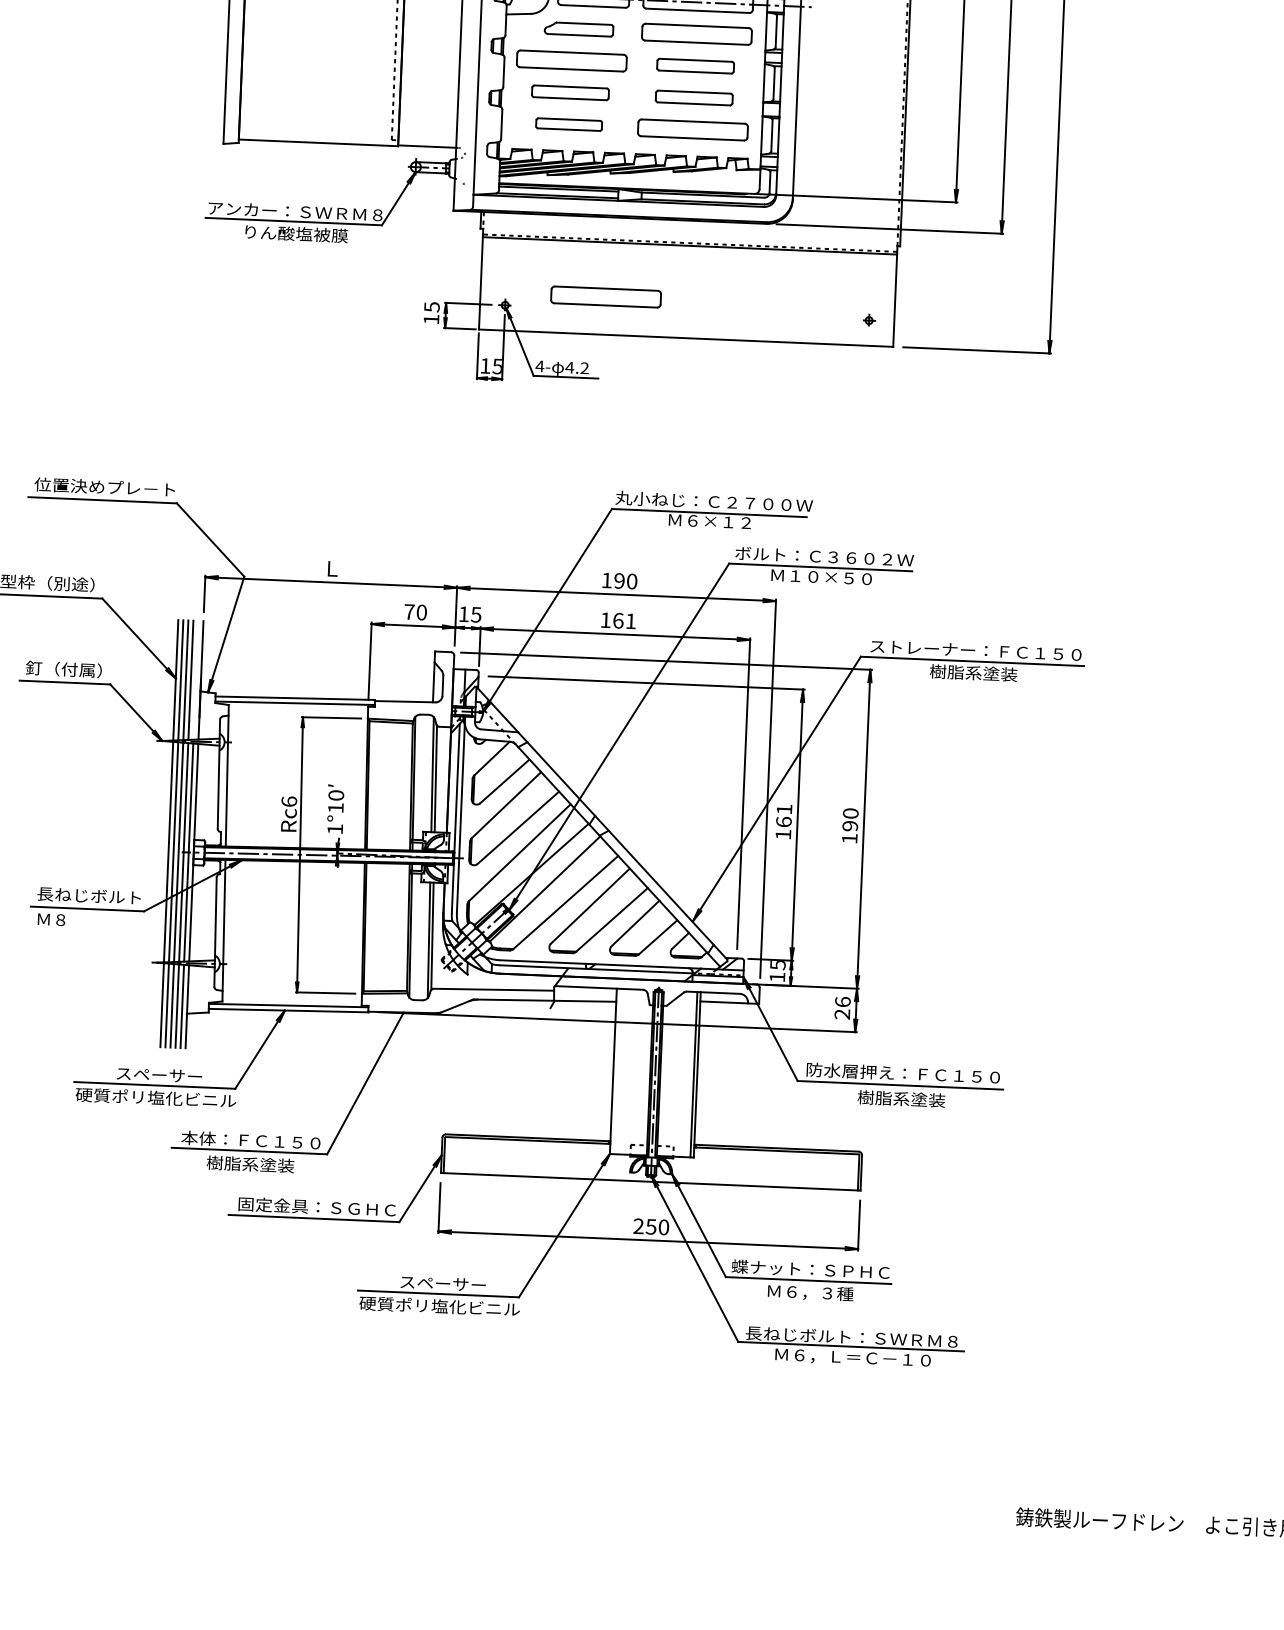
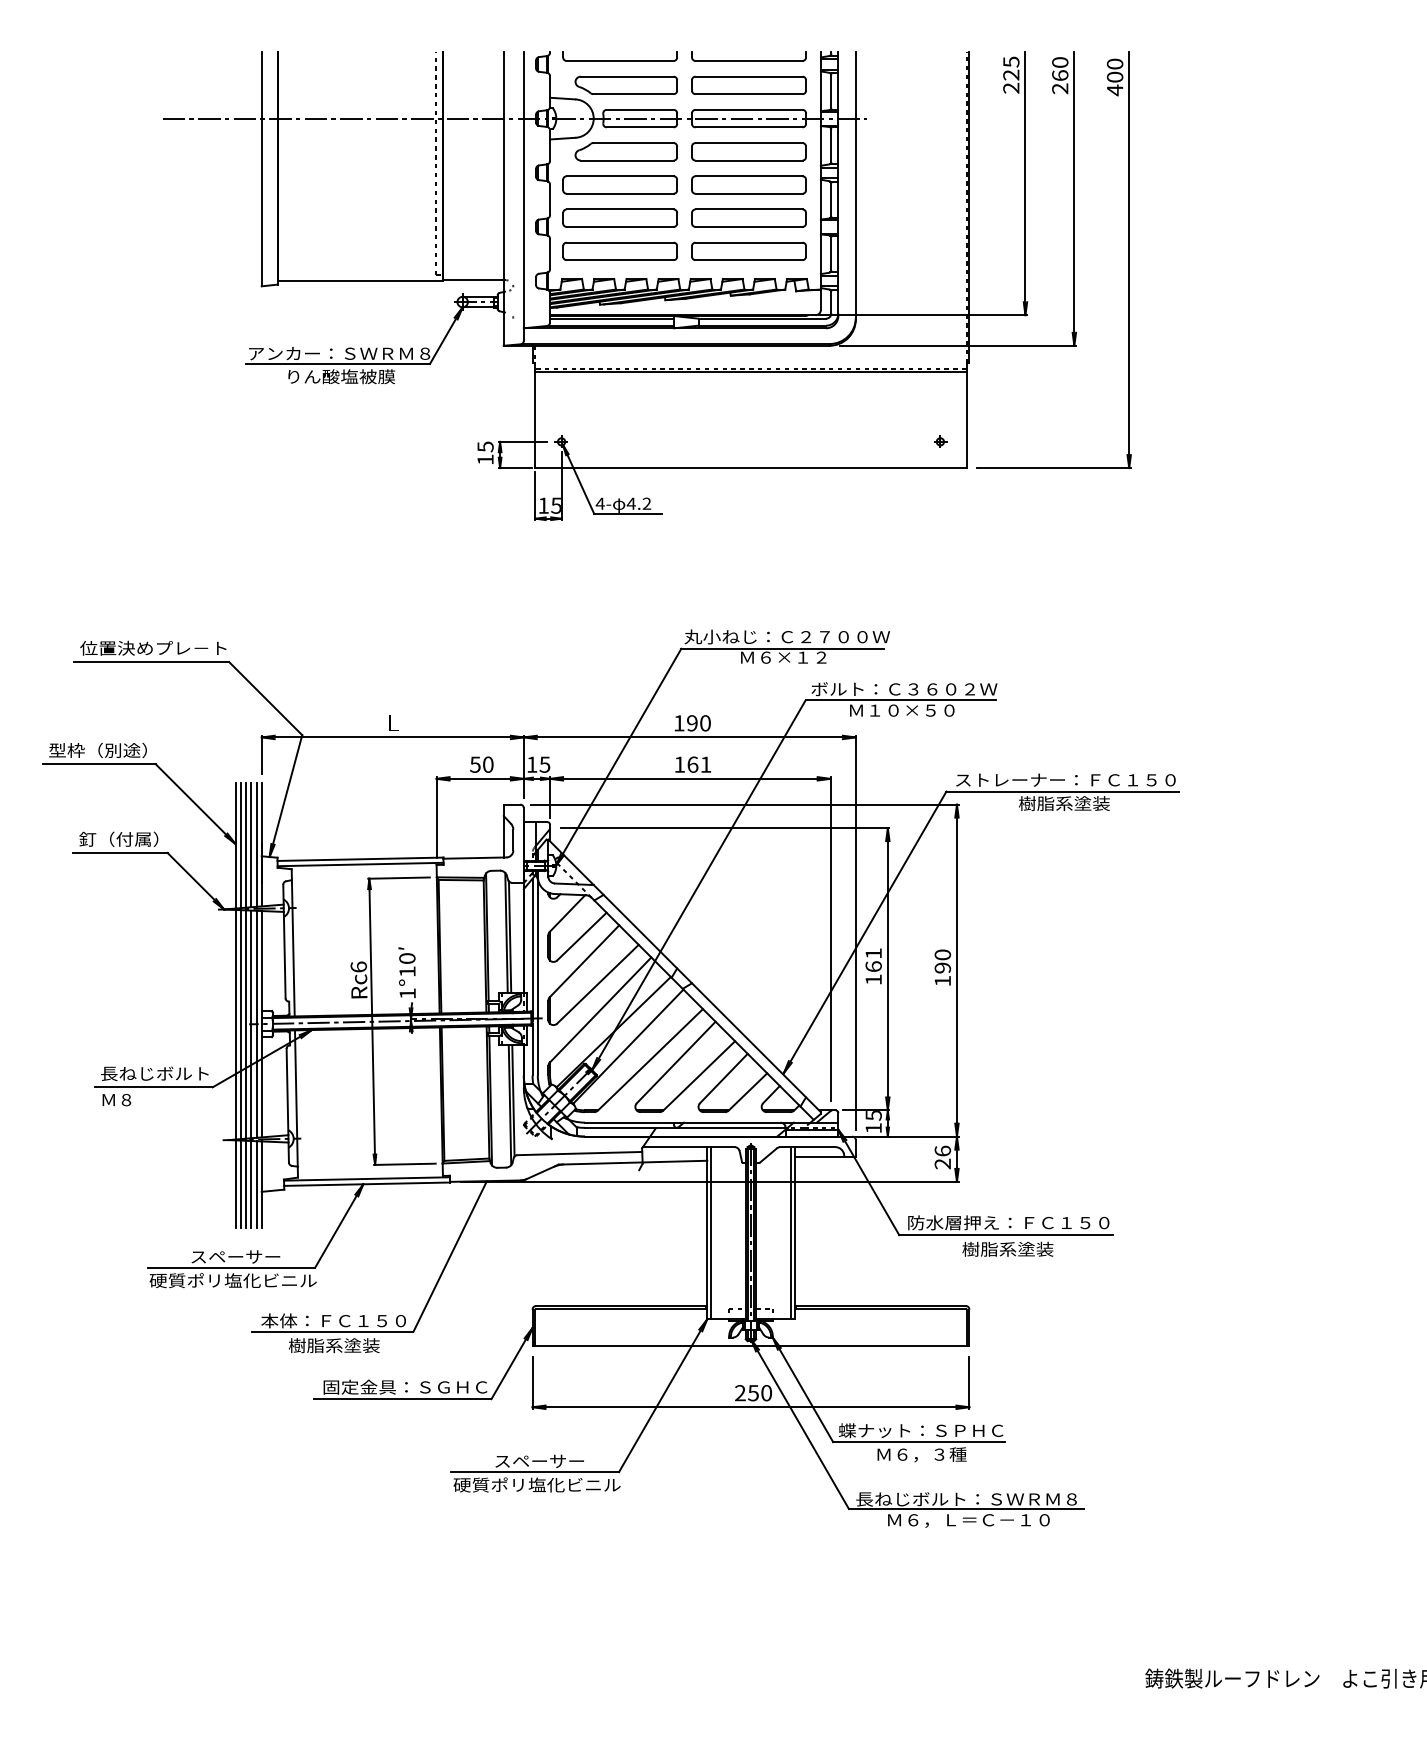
part: (578, 29) -> (625, 151), size x1.43
part: (695, 65) -> (748, 184), size x1.43
part: (569, 92) -> (619, 217), size x1.43
part: (693, 97) -> (748, 217), size x1.43
part: (568, 123) -> (619, 250), size x1.67
part: (605, 296) -> (665, 428), removed
text: (409, 611) -> (475, 764), 70 -> 50
line: (195, 679) -> (256, 844), added
line: (616, 1071) -> (710, 1233), added

